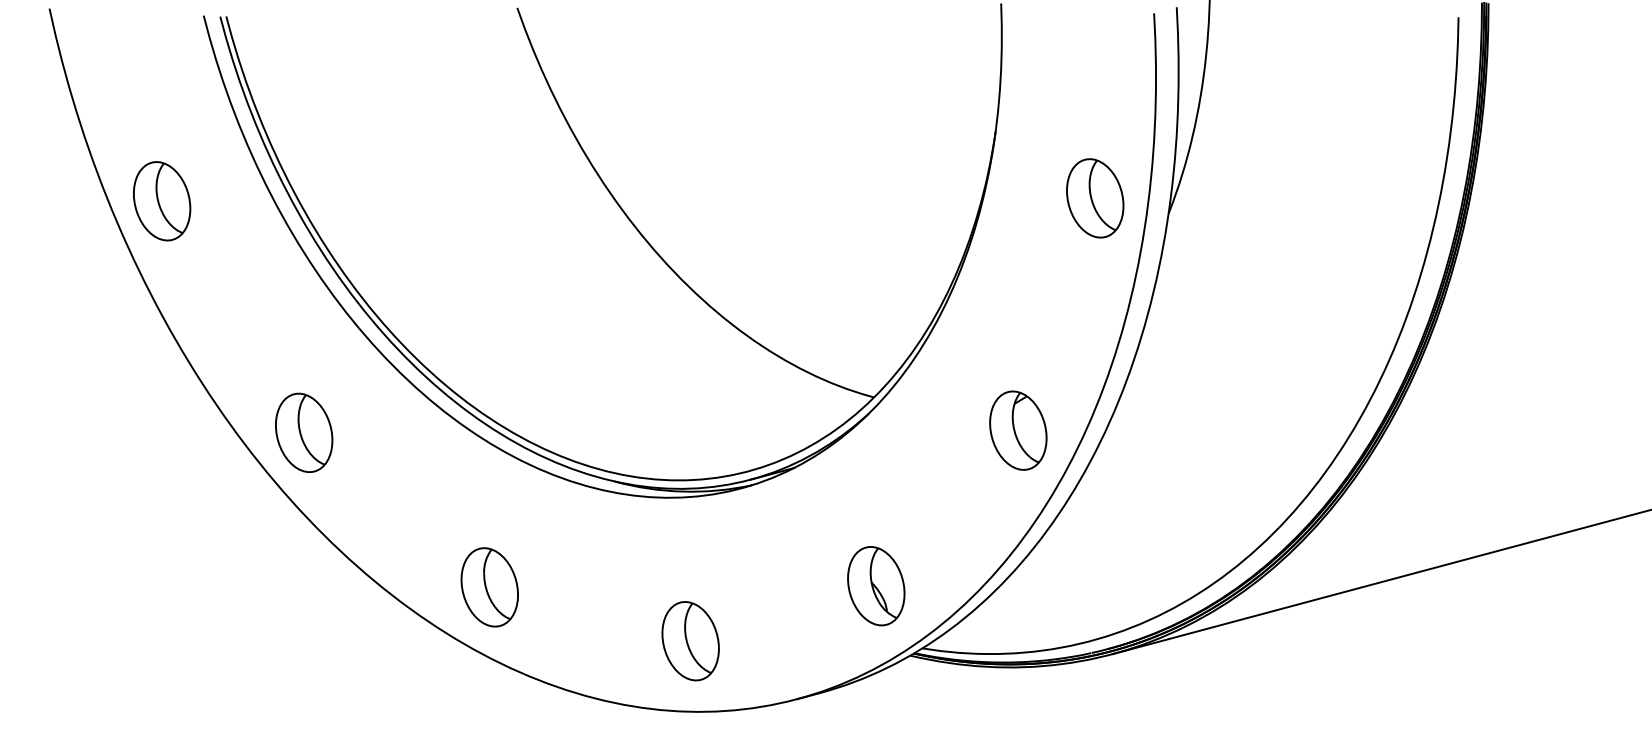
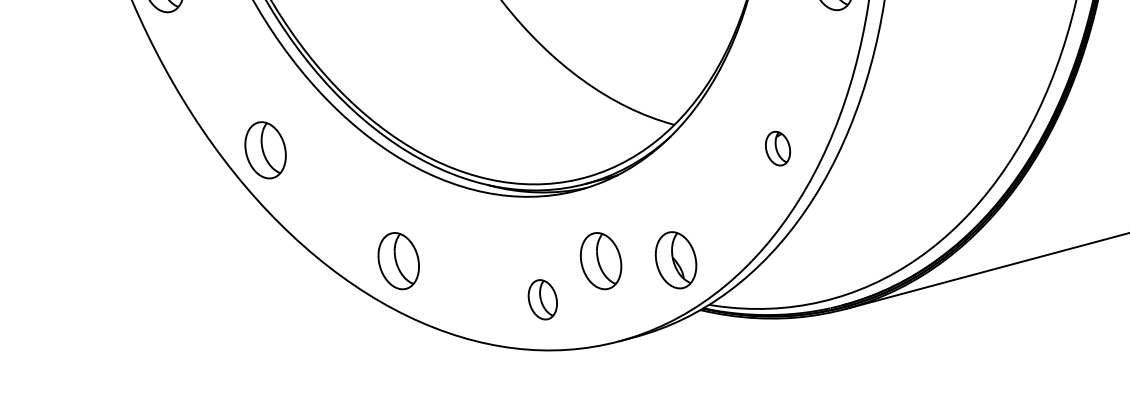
part: (1018, 430) -> (778, 148), size x0.6
part: (771, 587) -> (600, 261), added
part: (690, 641) -> (542, 299), size x0.7

